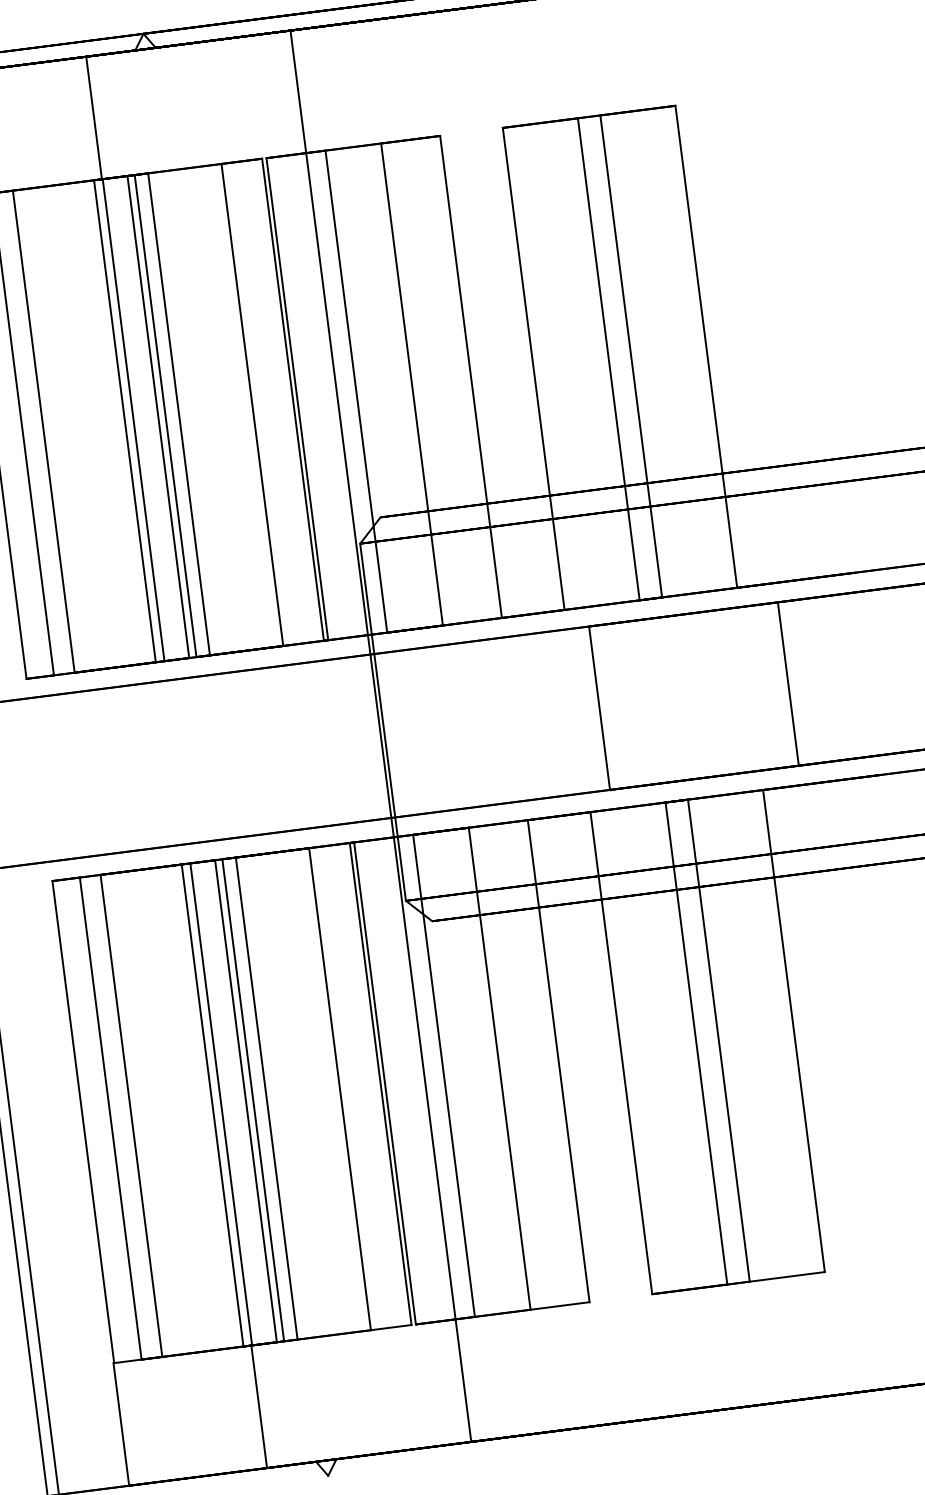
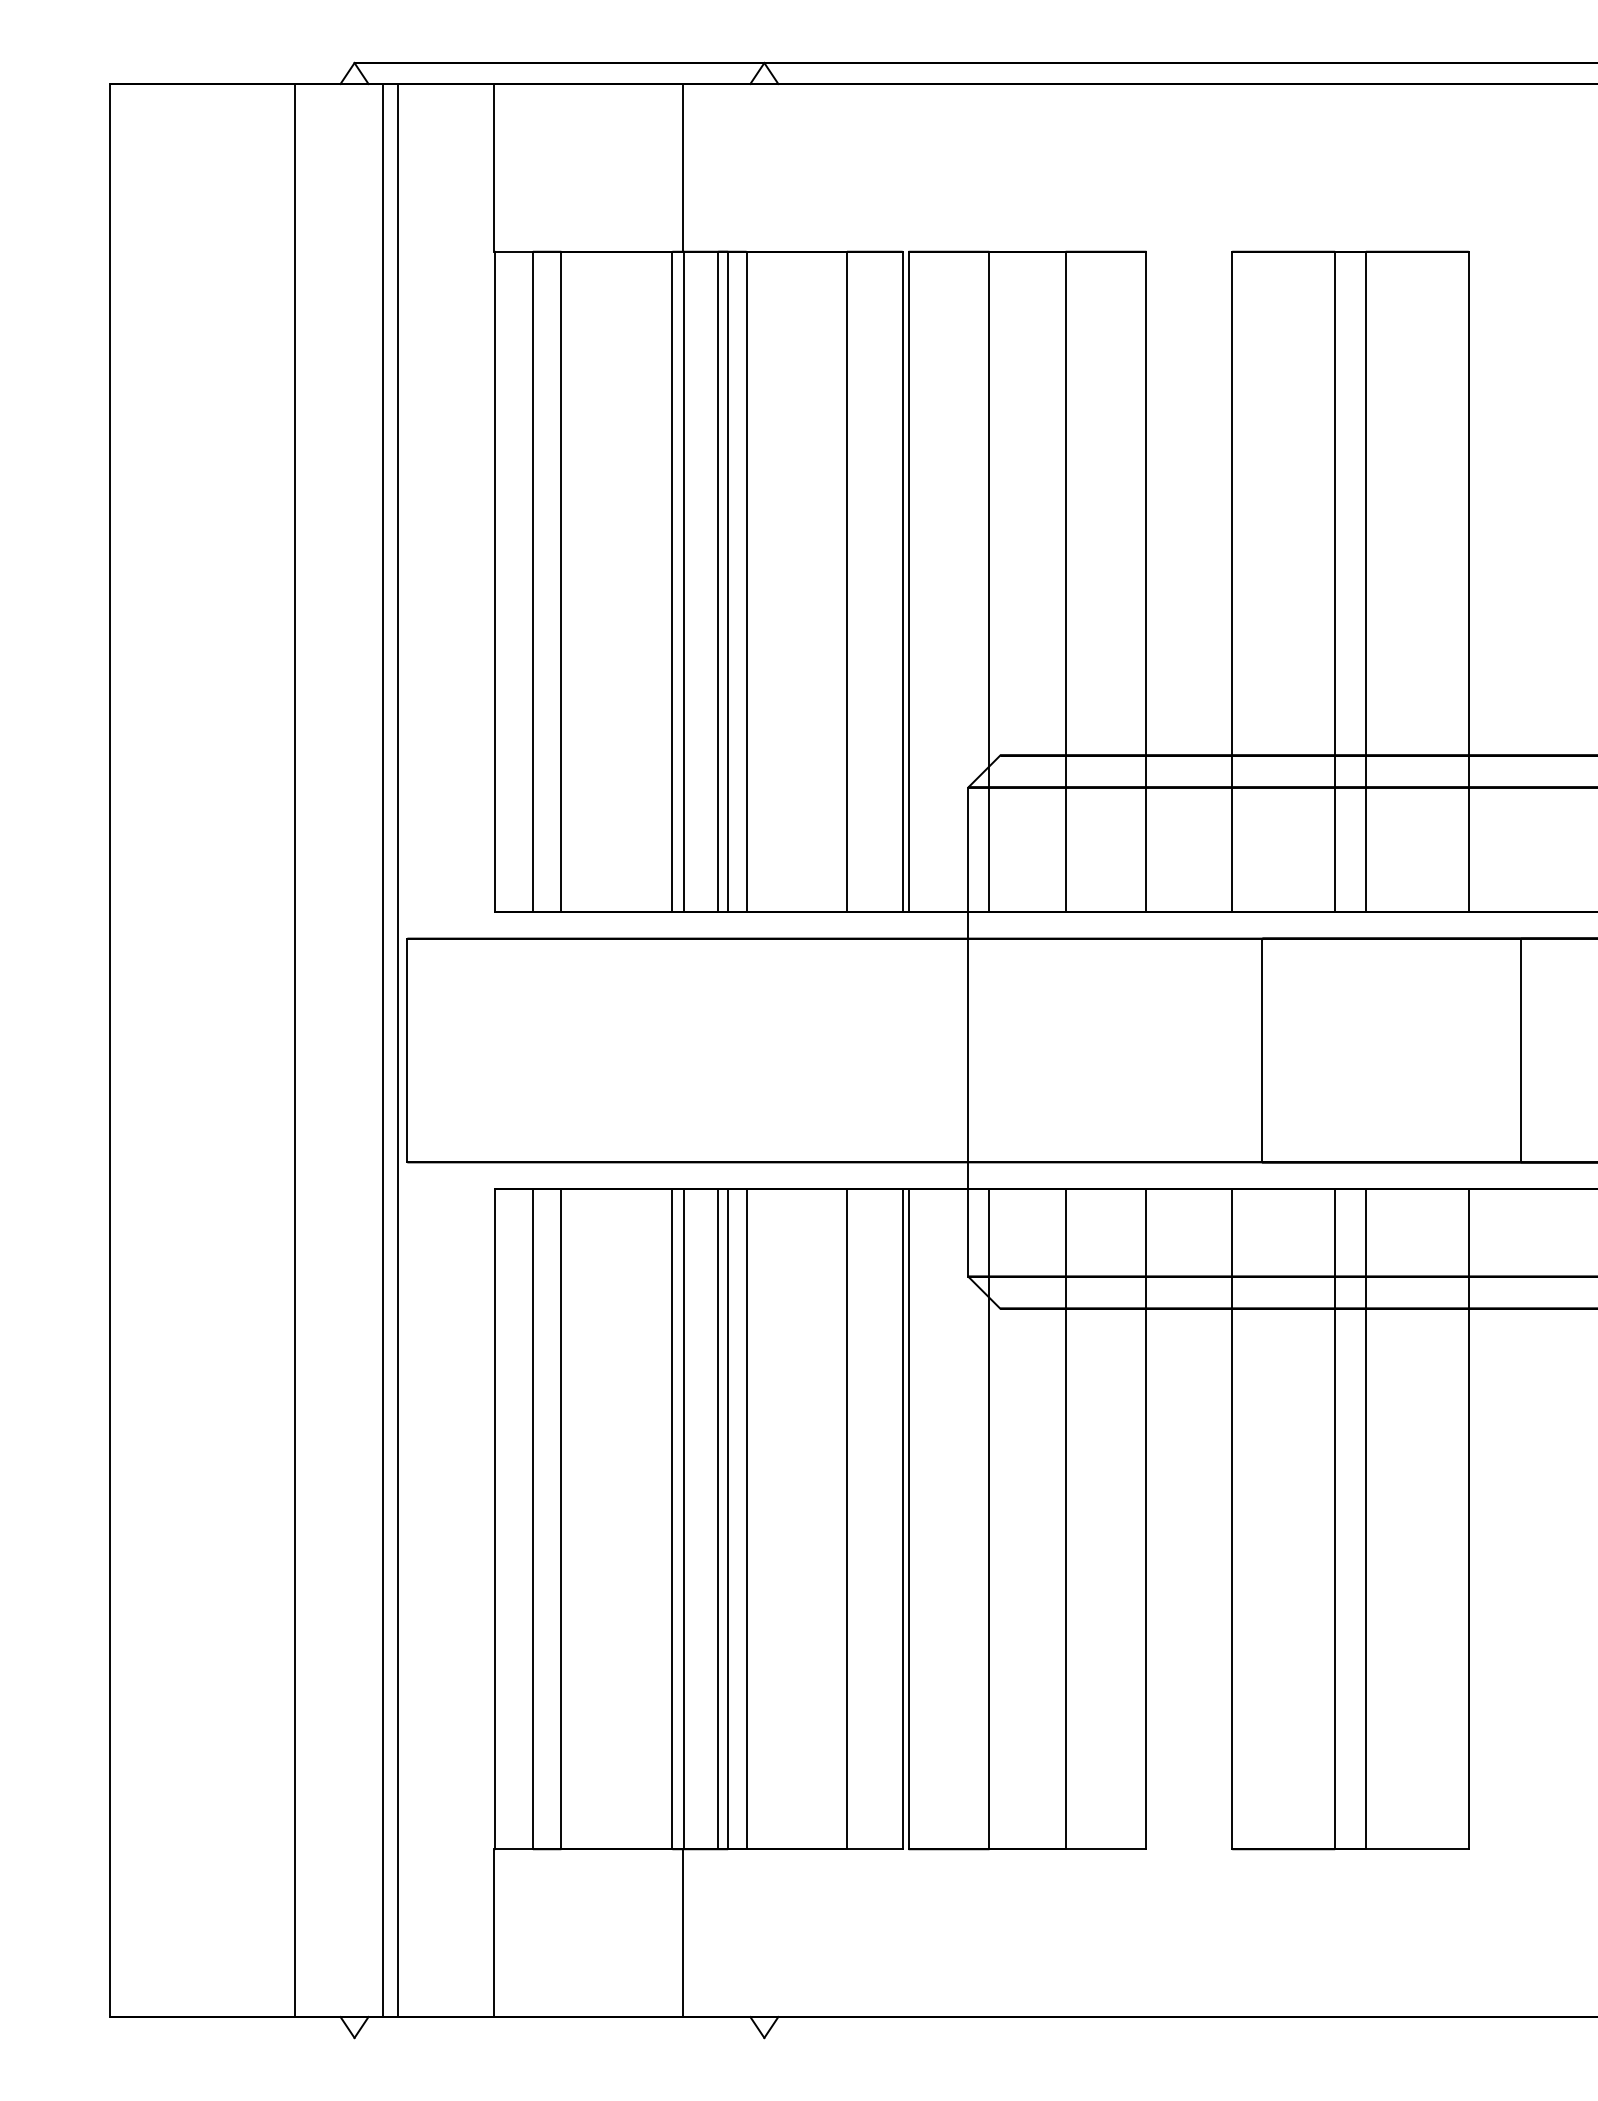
line: (380, 736) -> (962, 1050), removed

